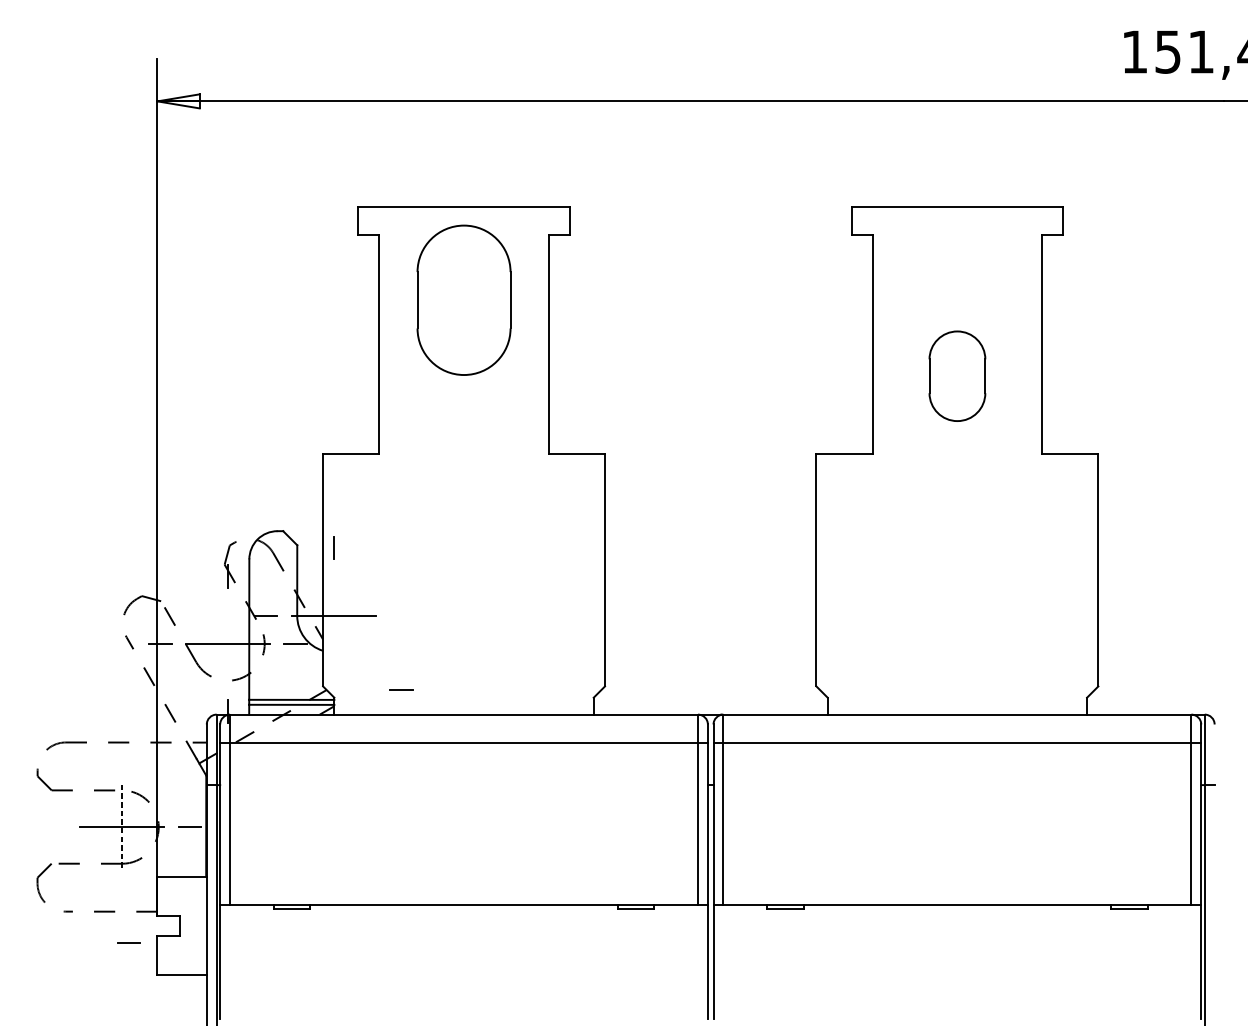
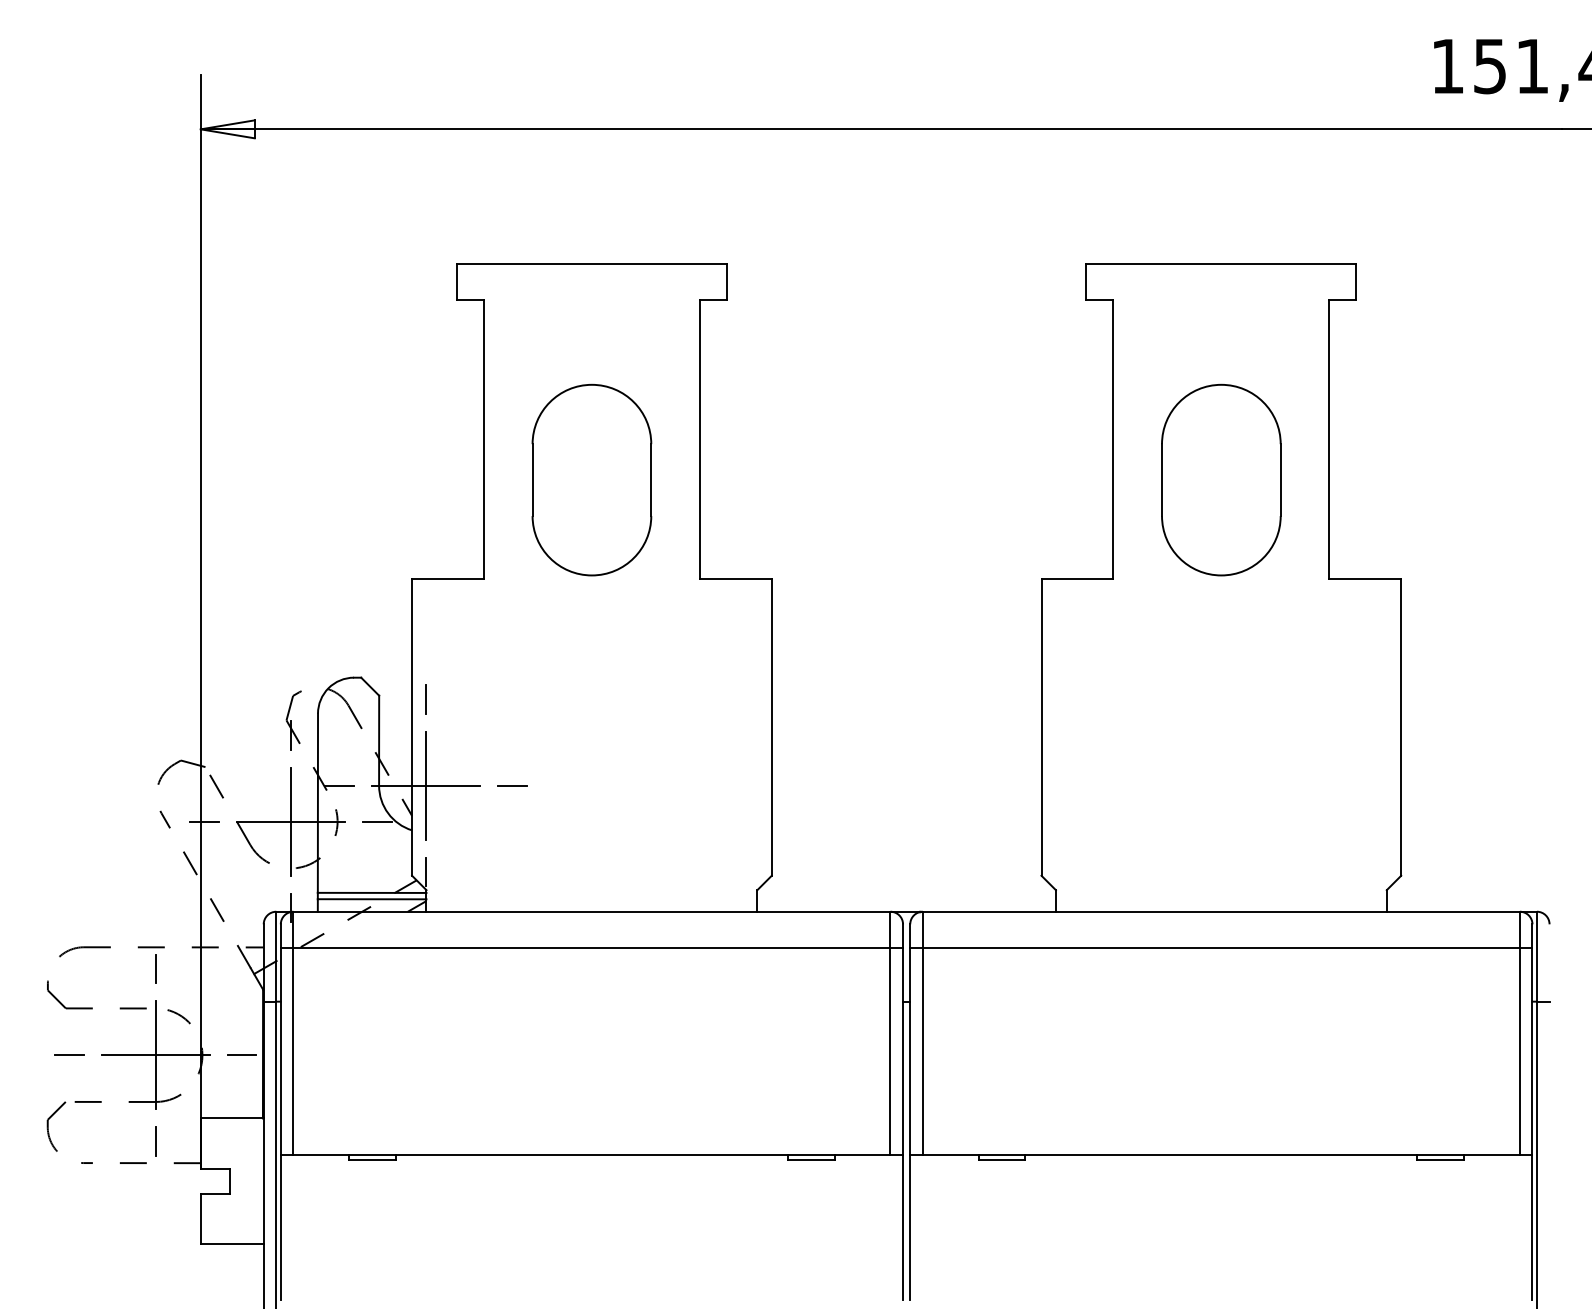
part: (463, 299) -> (591, 479), moved
part: (957, 375) -> (1221, 479), size x1.67
line: (333, 615) -> (425, 785), added
line: (227, 643) -> (290, 821), added
line: (333, 683) -> (425, 871), added
line: (401, 690) -> (512, 785), moved
line: (121, 759) -> (155, 968), added
line: (121, 827) -> (155, 1055), dashed -> solid
line: (121, 894) -> (155, 1141), added
line: (129, 942) -> (69, 1054), moved

